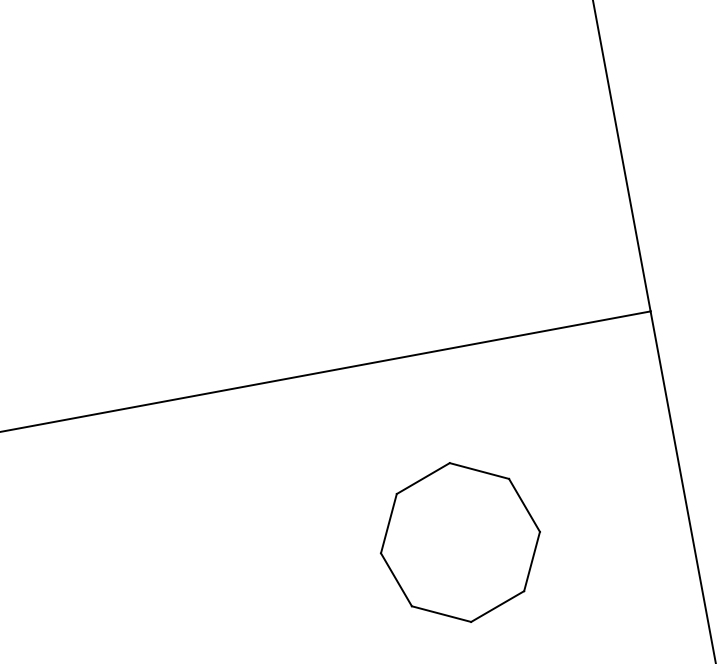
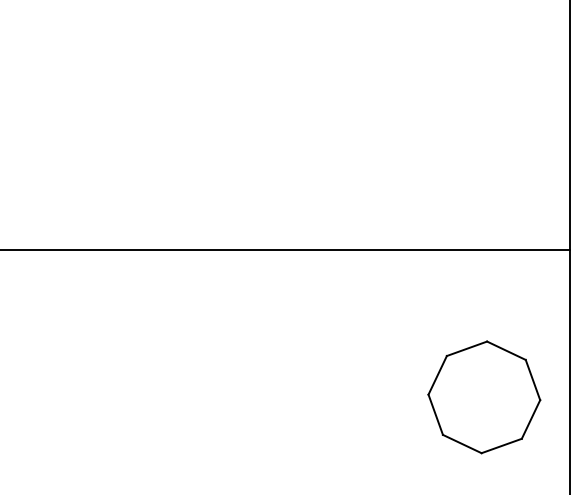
part: (460, 542) -> (484, 397), moved

